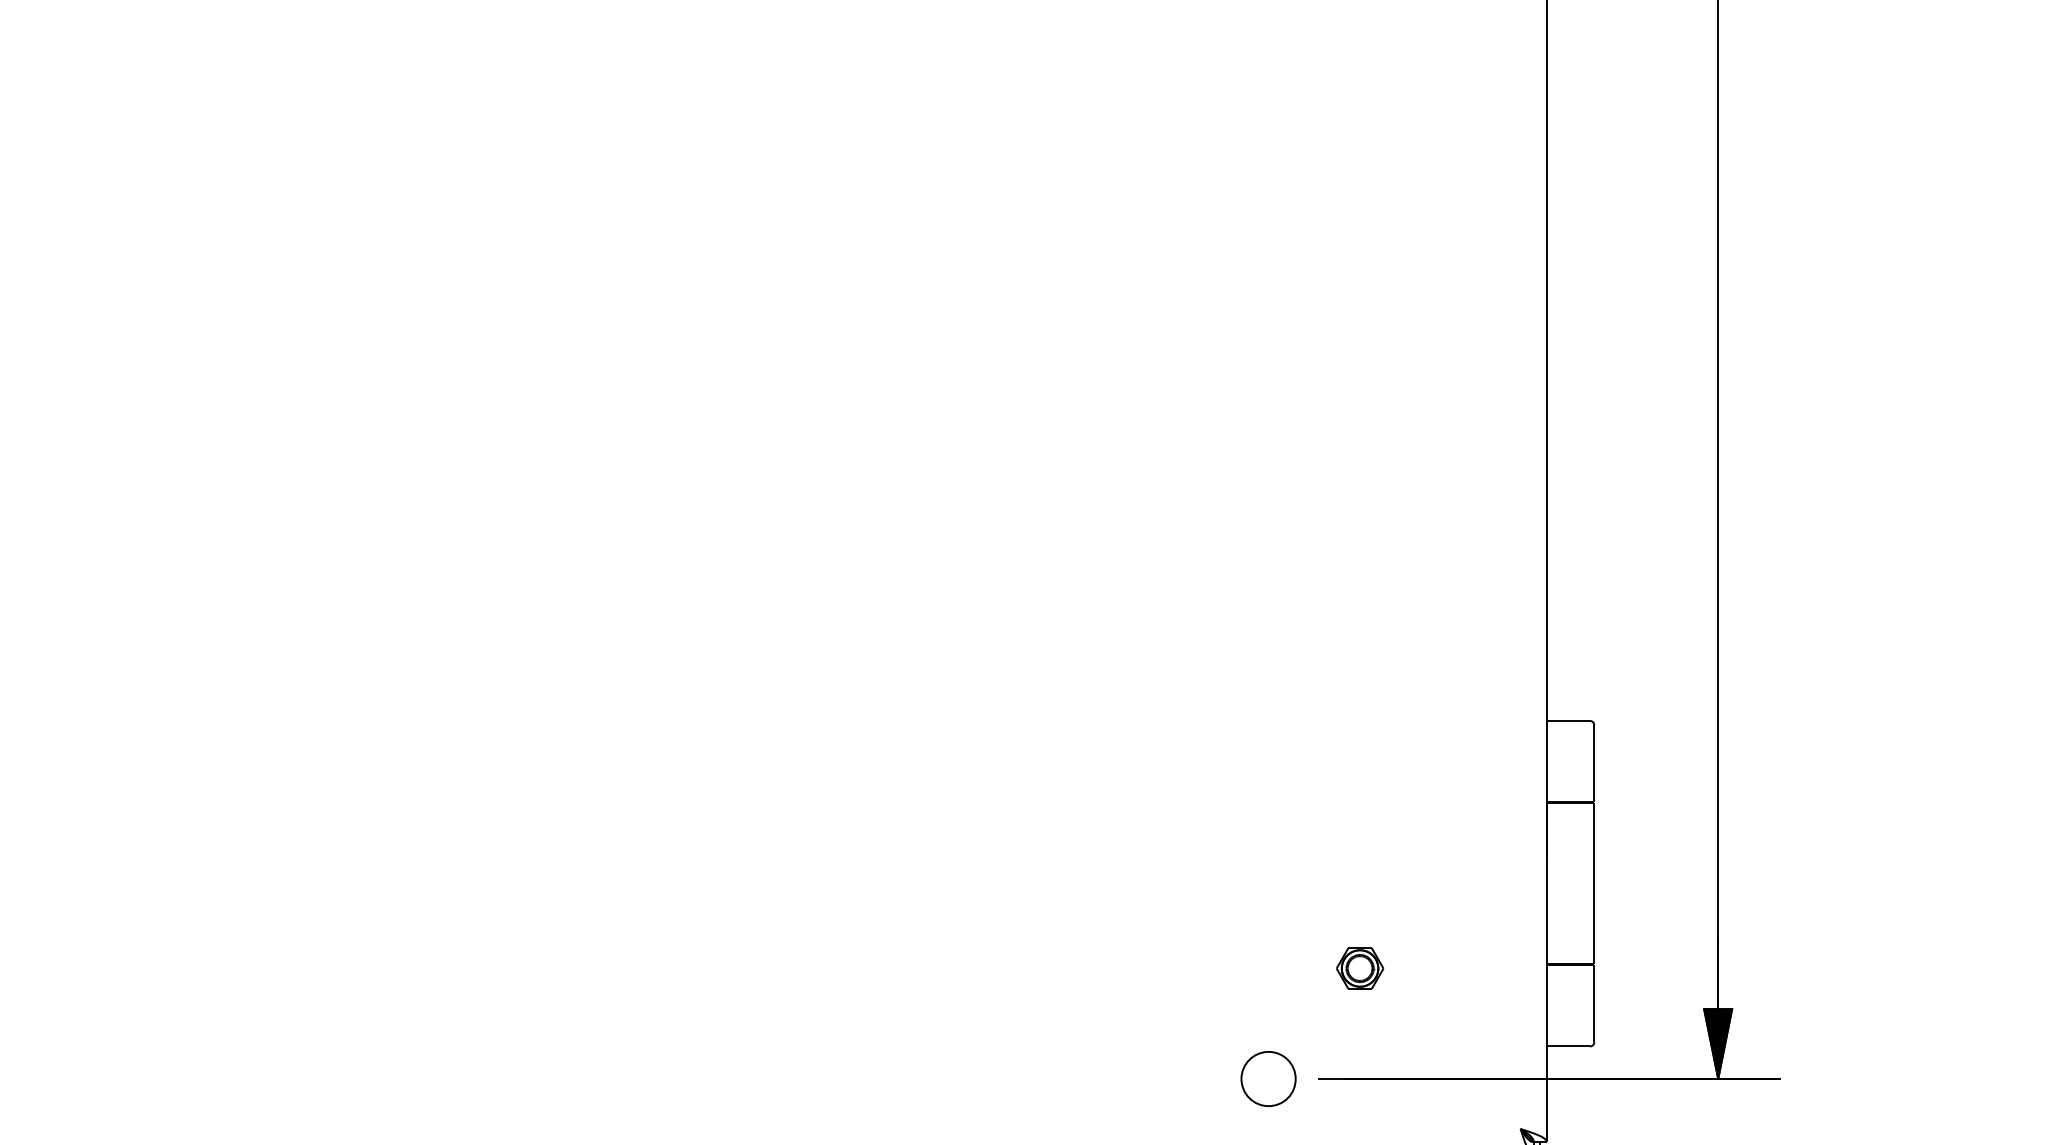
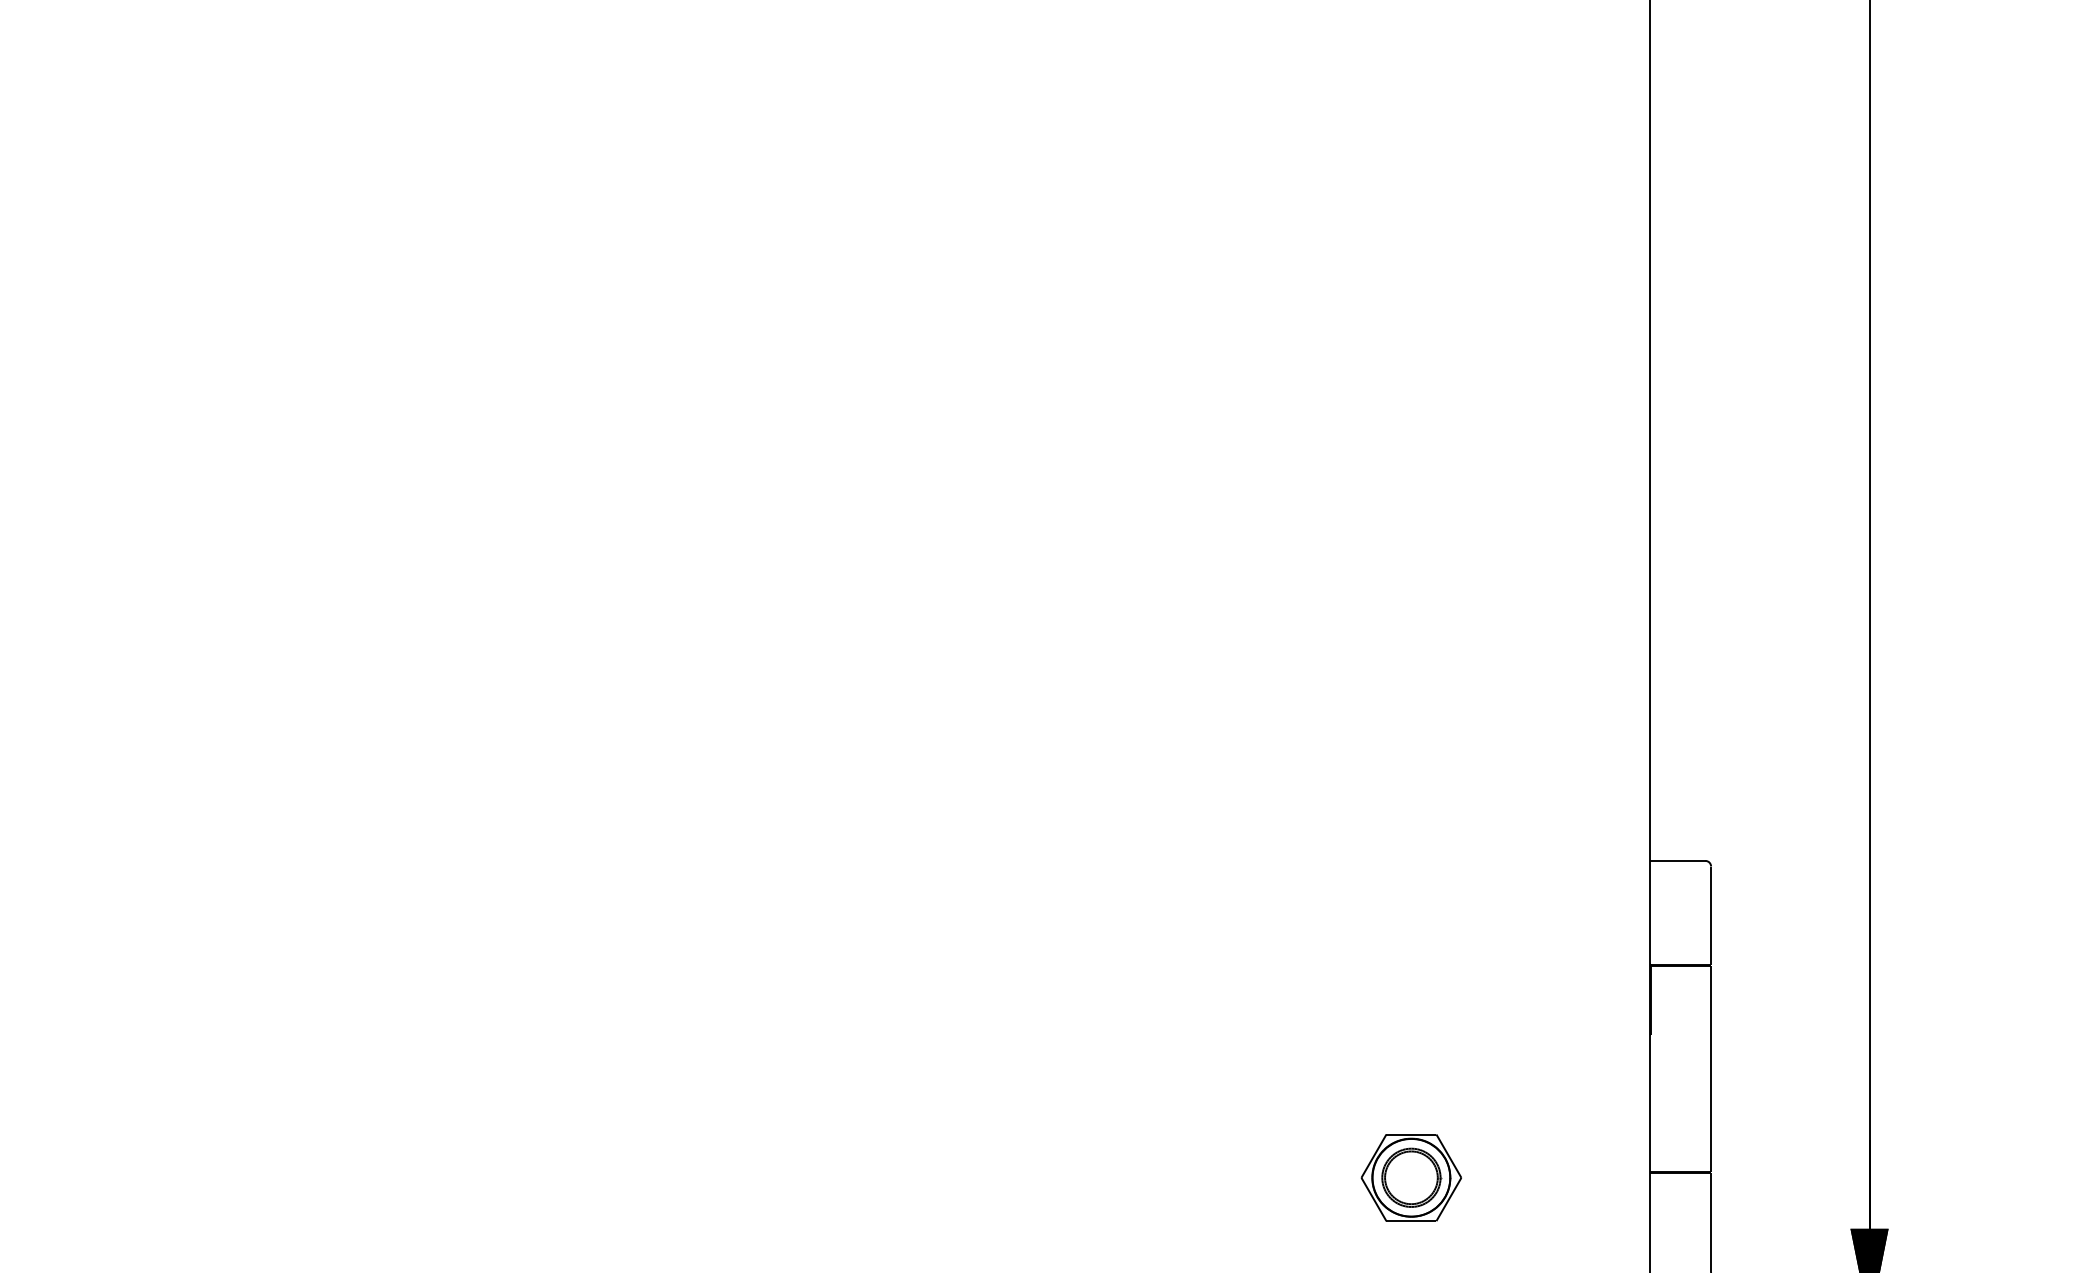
part: (1359, 968) -> (1410, 1177), size x1.67

